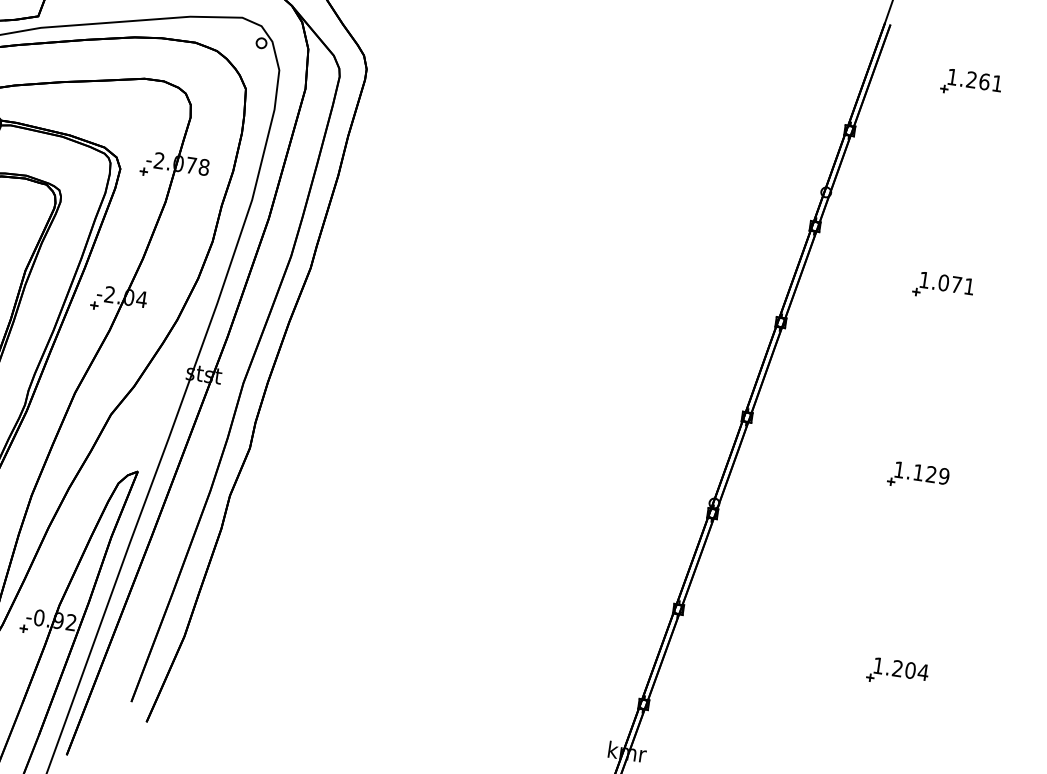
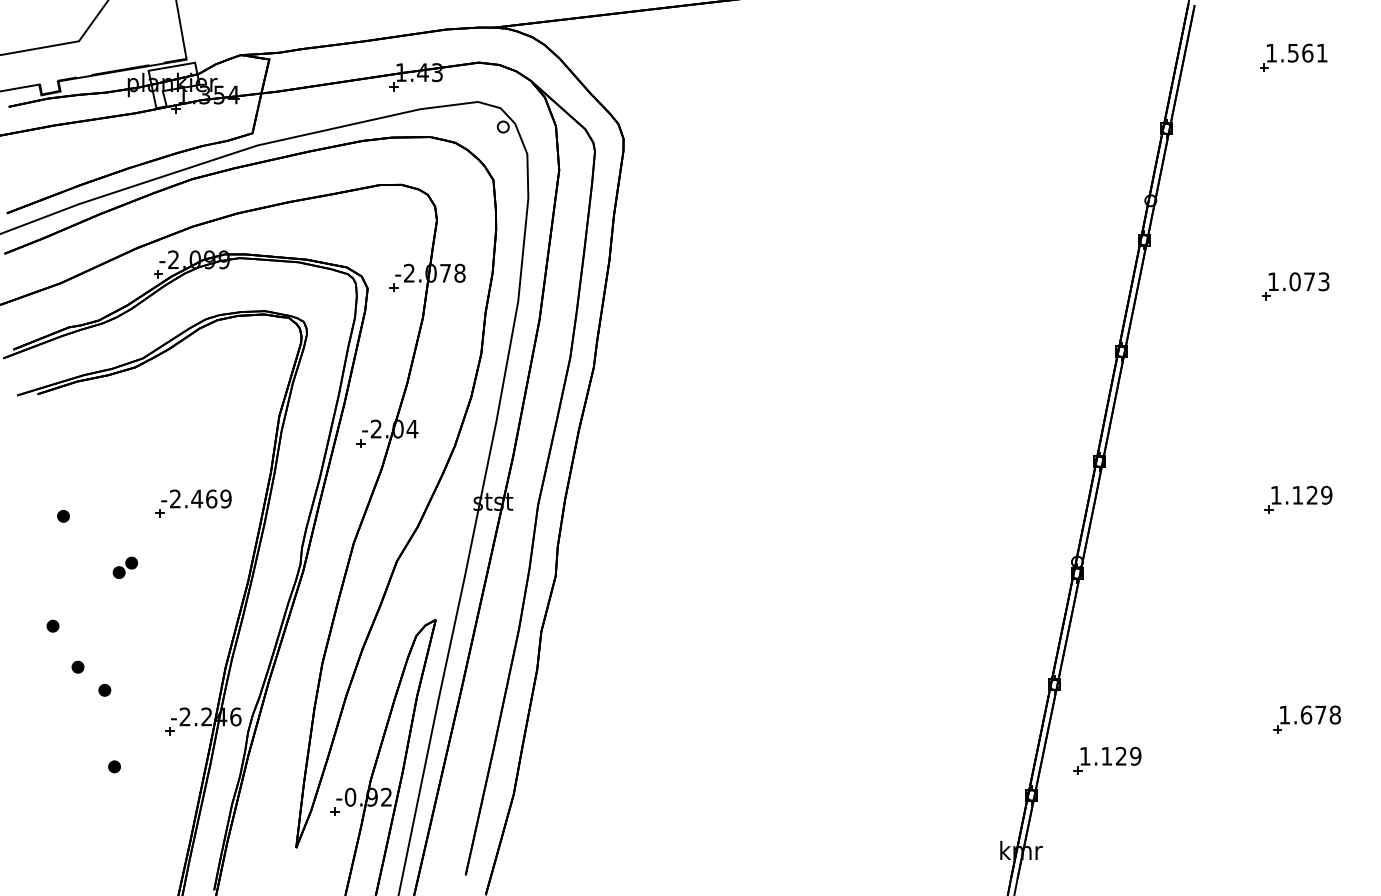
text: (972, 79) -> (1293, 52), 1.261 -> 1.561
text: (968, 286) -> (1323, 281), 1.071 -> 1.073
text: (910, 670) -> (1320, 714), 1.204 -> 1.678
part: (715, 683) -> (1107, 760), added

